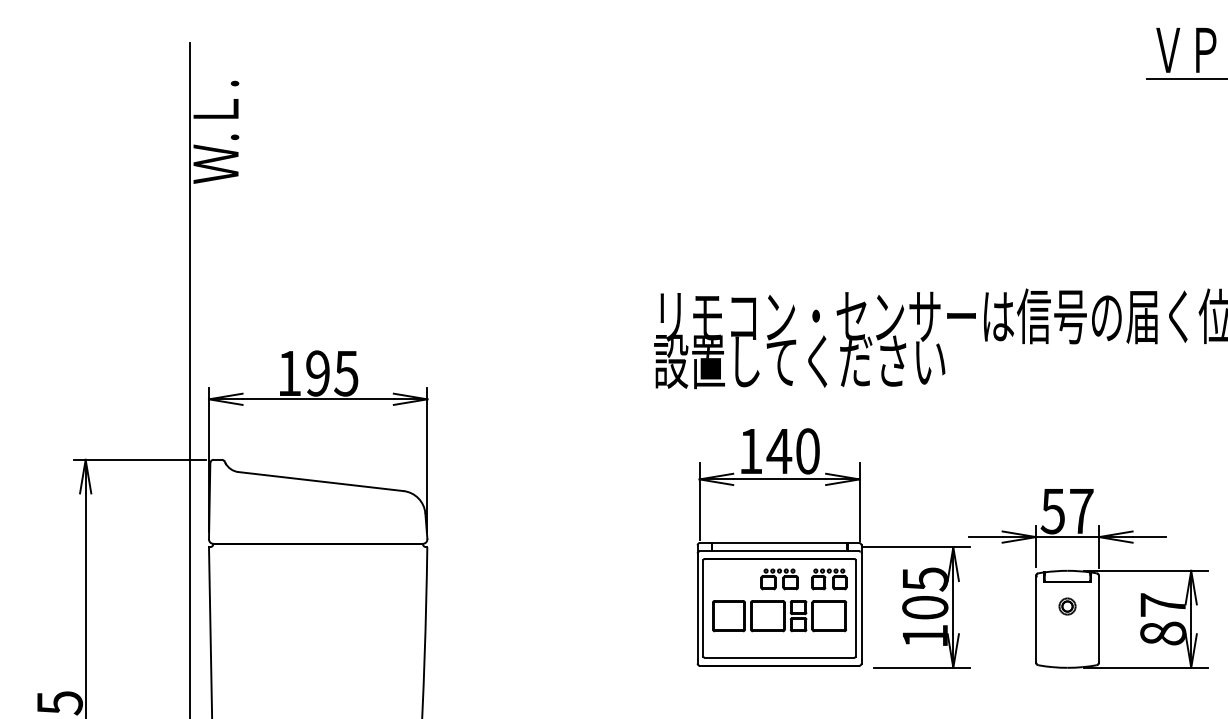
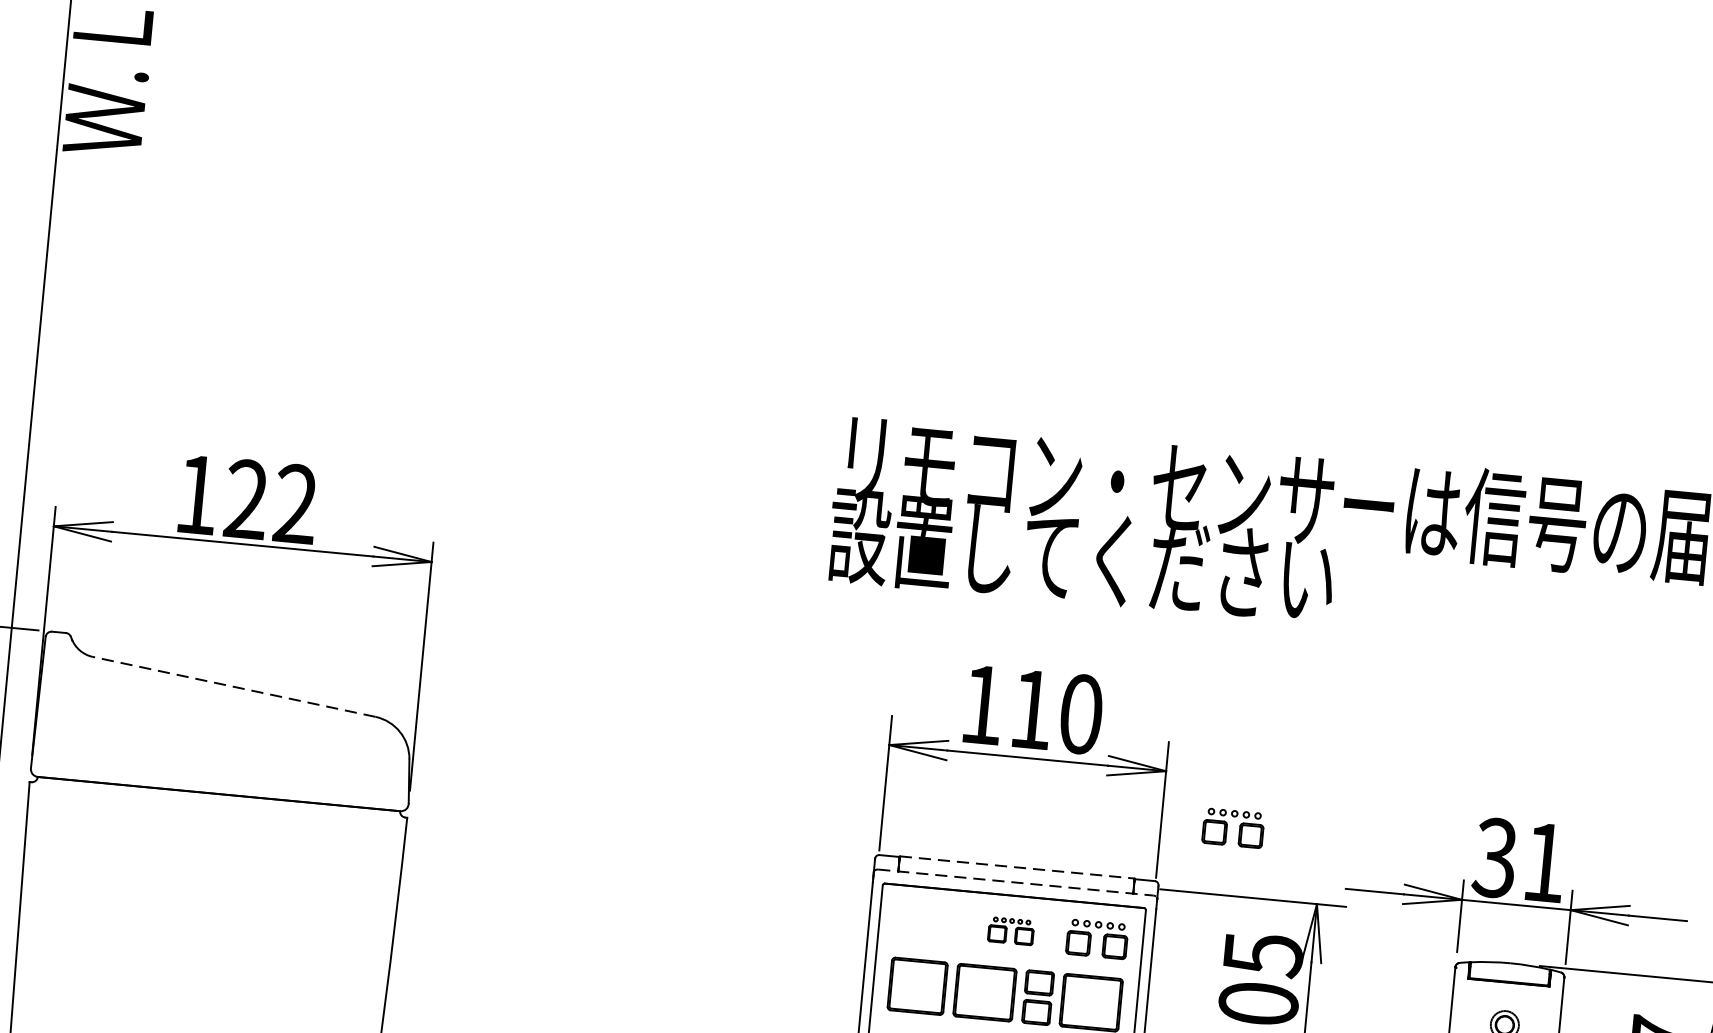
text: (332, 373) -> (271, 501), 195 -> 122
text: (779, 451) -> (1032, 709), 140 -> 110
line: (320, 481) -> (233, 686), solid -> dashed
part: (901, 508) -> (1233, 828), added
text: (1066, 511) -> (1518, 860), 57 -> 31
line: (779, 542) -> (1017, 867), solid -> dashed
line: (779, 551) -> (1015, 882), solid -> dashed
part: (779, 579) -> (1011, 931), size x0.7

